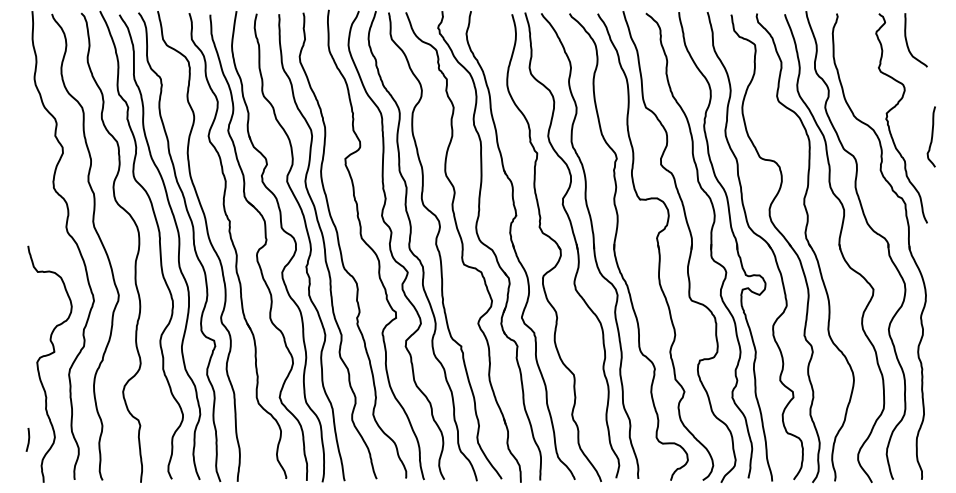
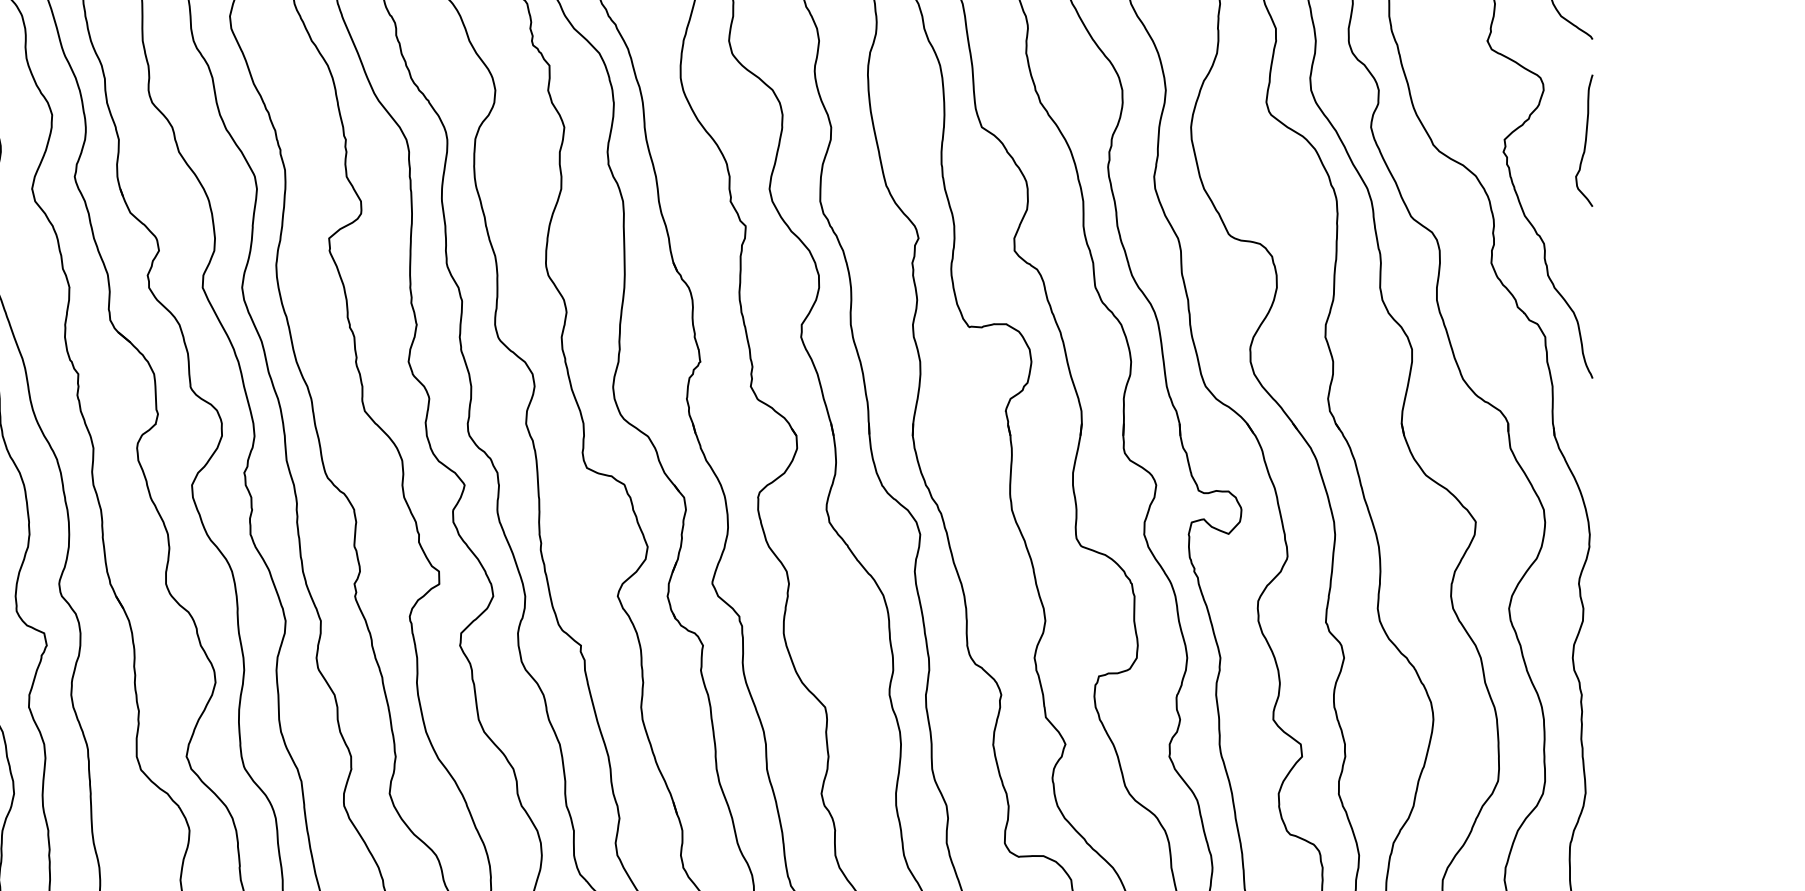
curve: (931, 136) -> (1584, 139), moved

